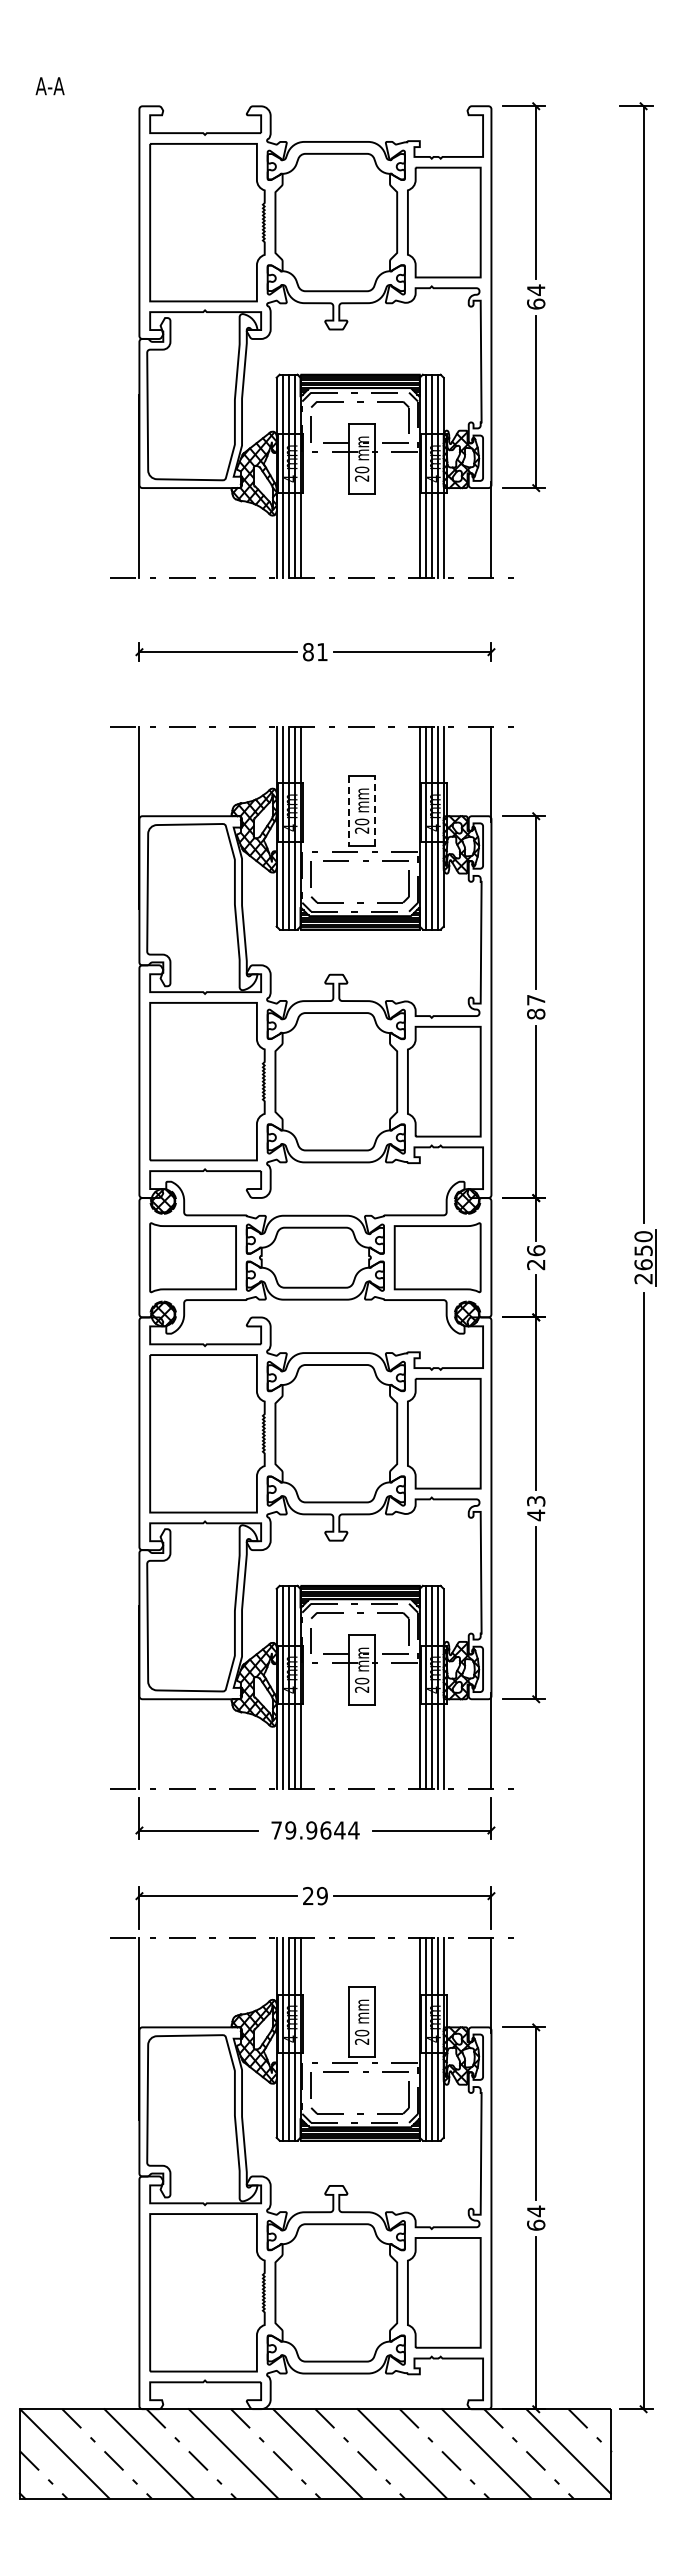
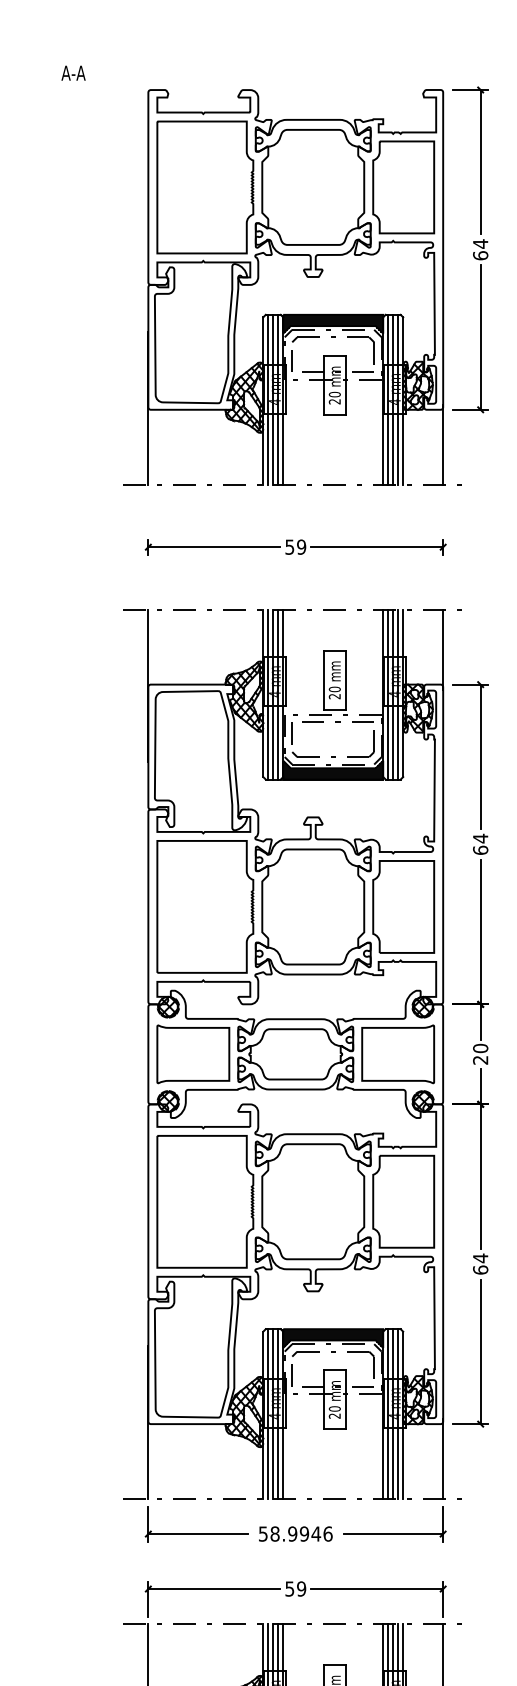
text: (315, 652) -> (295, 547), 81 -> 59
line: (374, 810) -> (345, 679), dashed -> solid
line: (349, 811) -> (324, 680), dashed -> solid
text: (536, 1006) -> (480, 843), 87 -> 64
text: (535, 1250) -> (480, 1048), 26 -> 20
text: (536, 1508) -> (480, 1264), 43 -> 64
text: (315, 1830) -> (295, 1534), 79.9644 -> 58.9946
text: (308, 1895) -> (289, 1588), 29 -> 59

